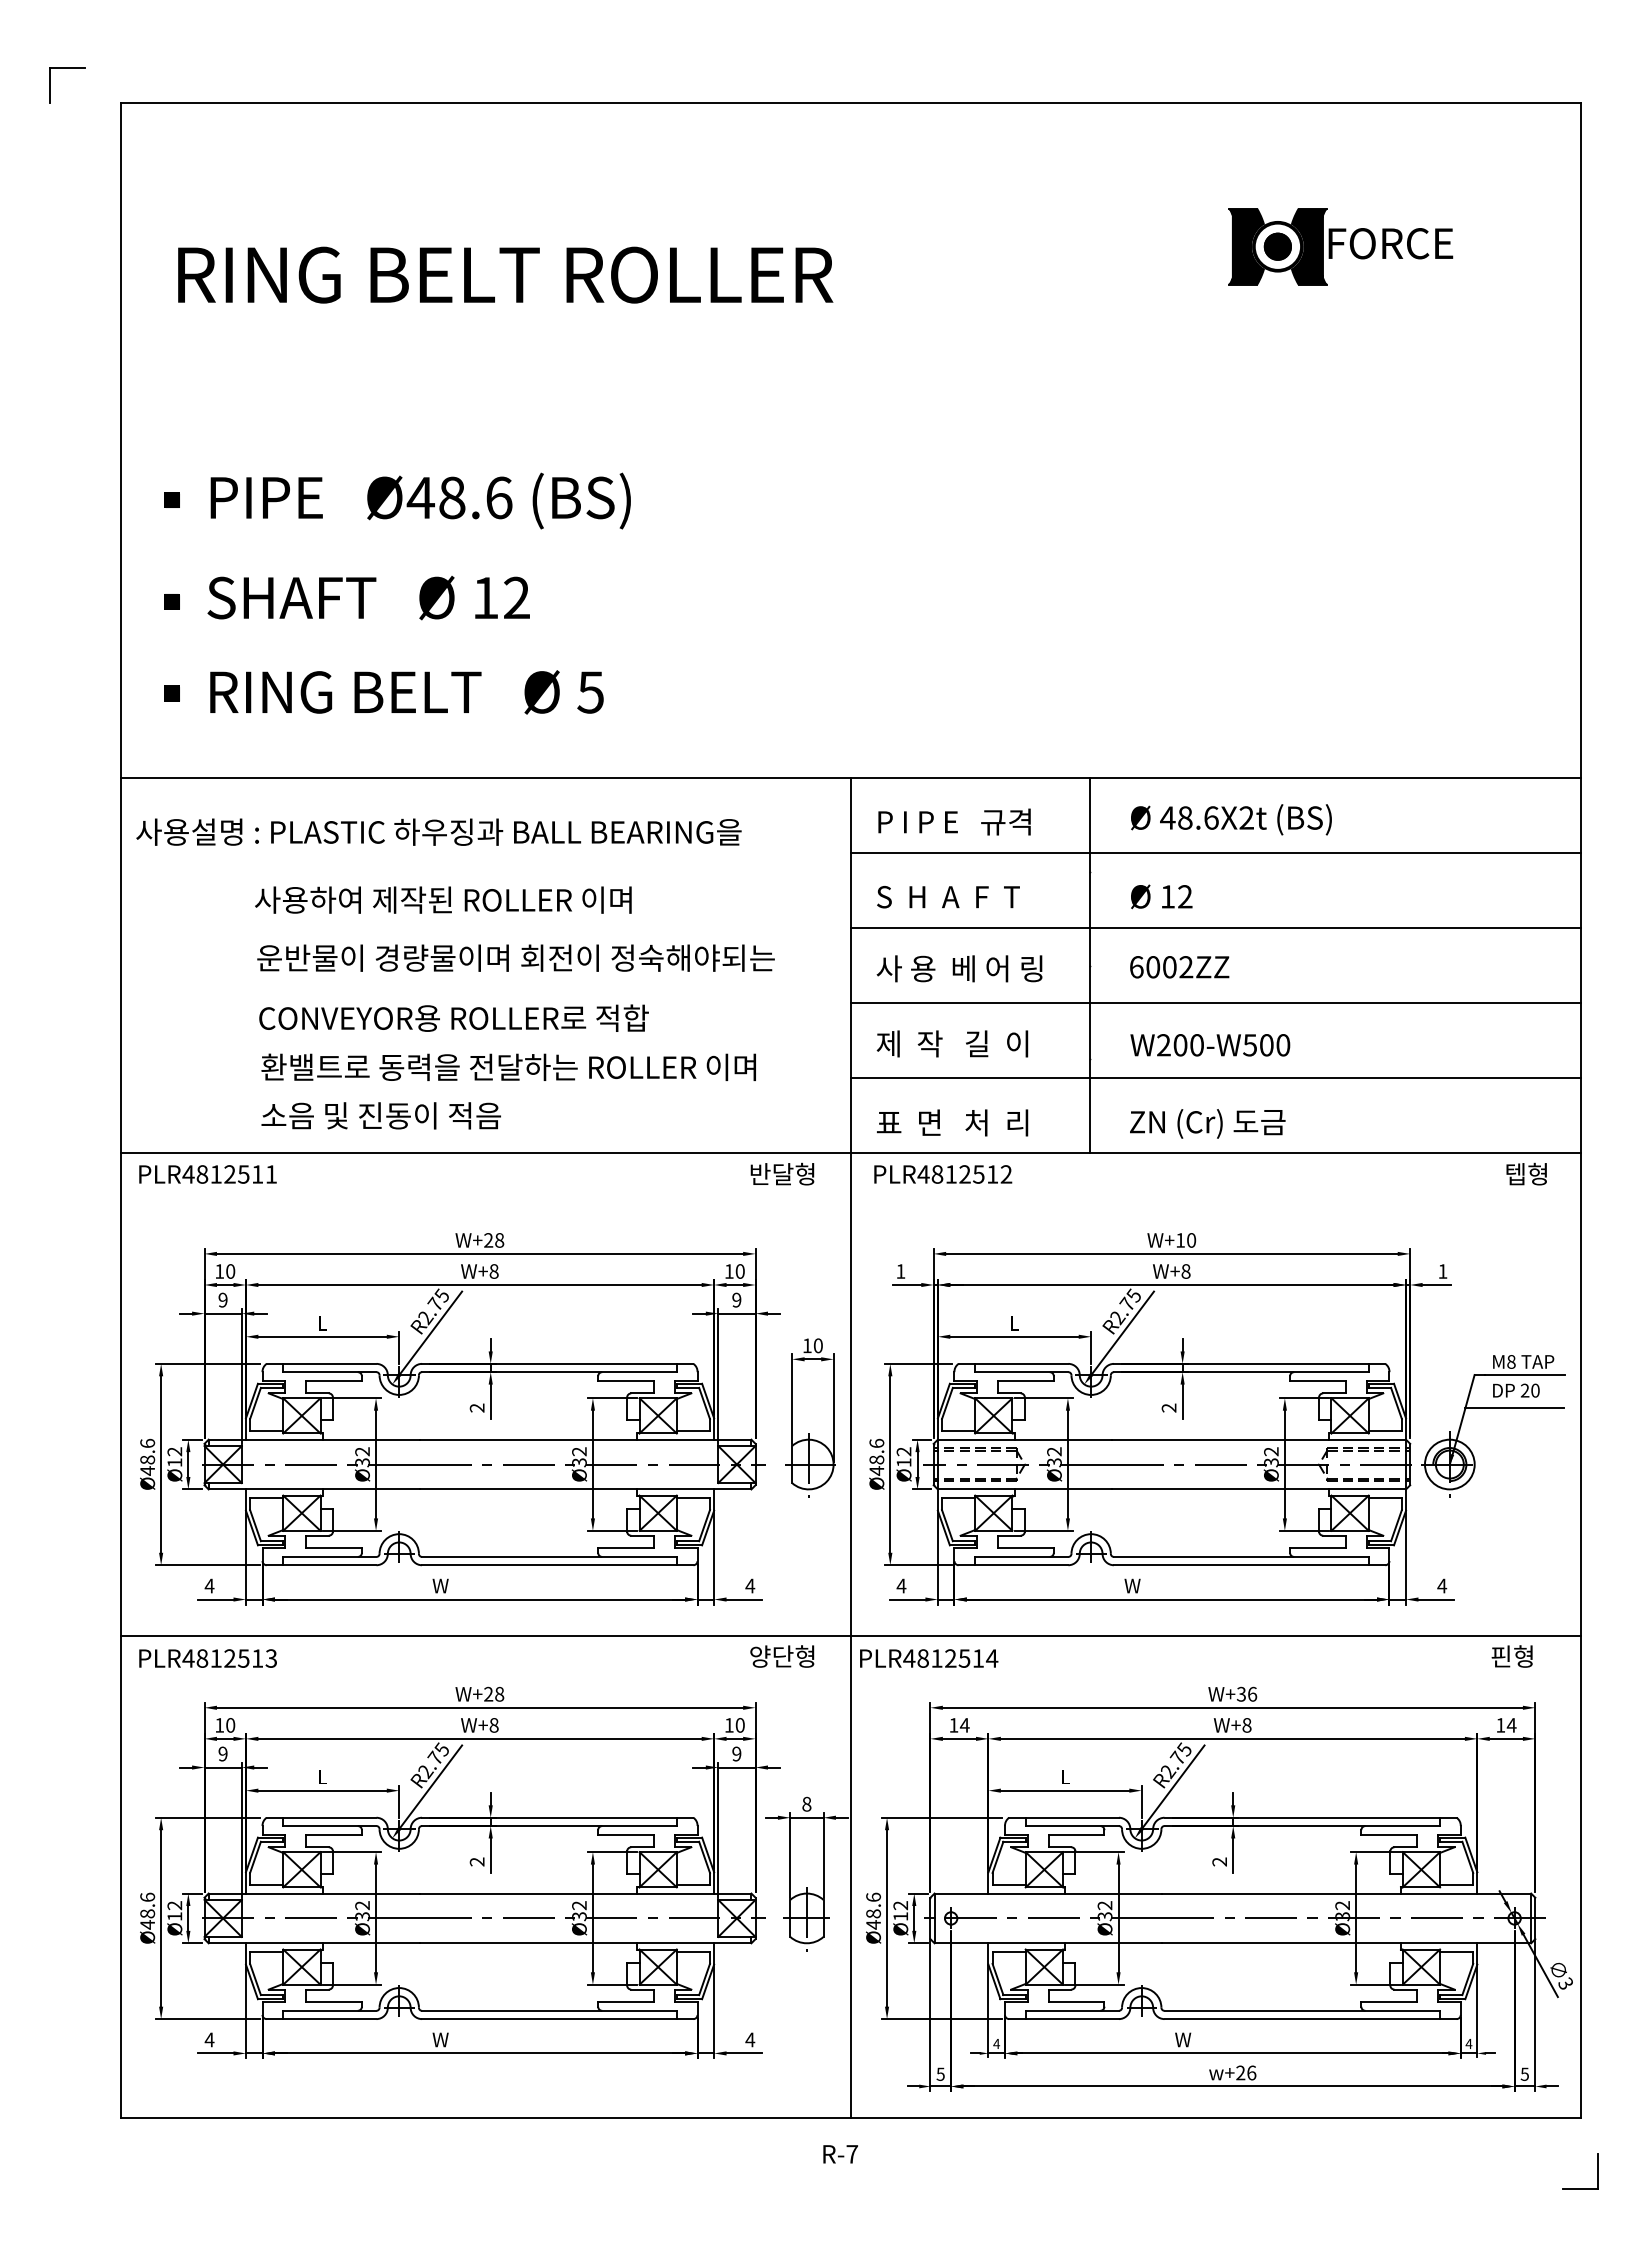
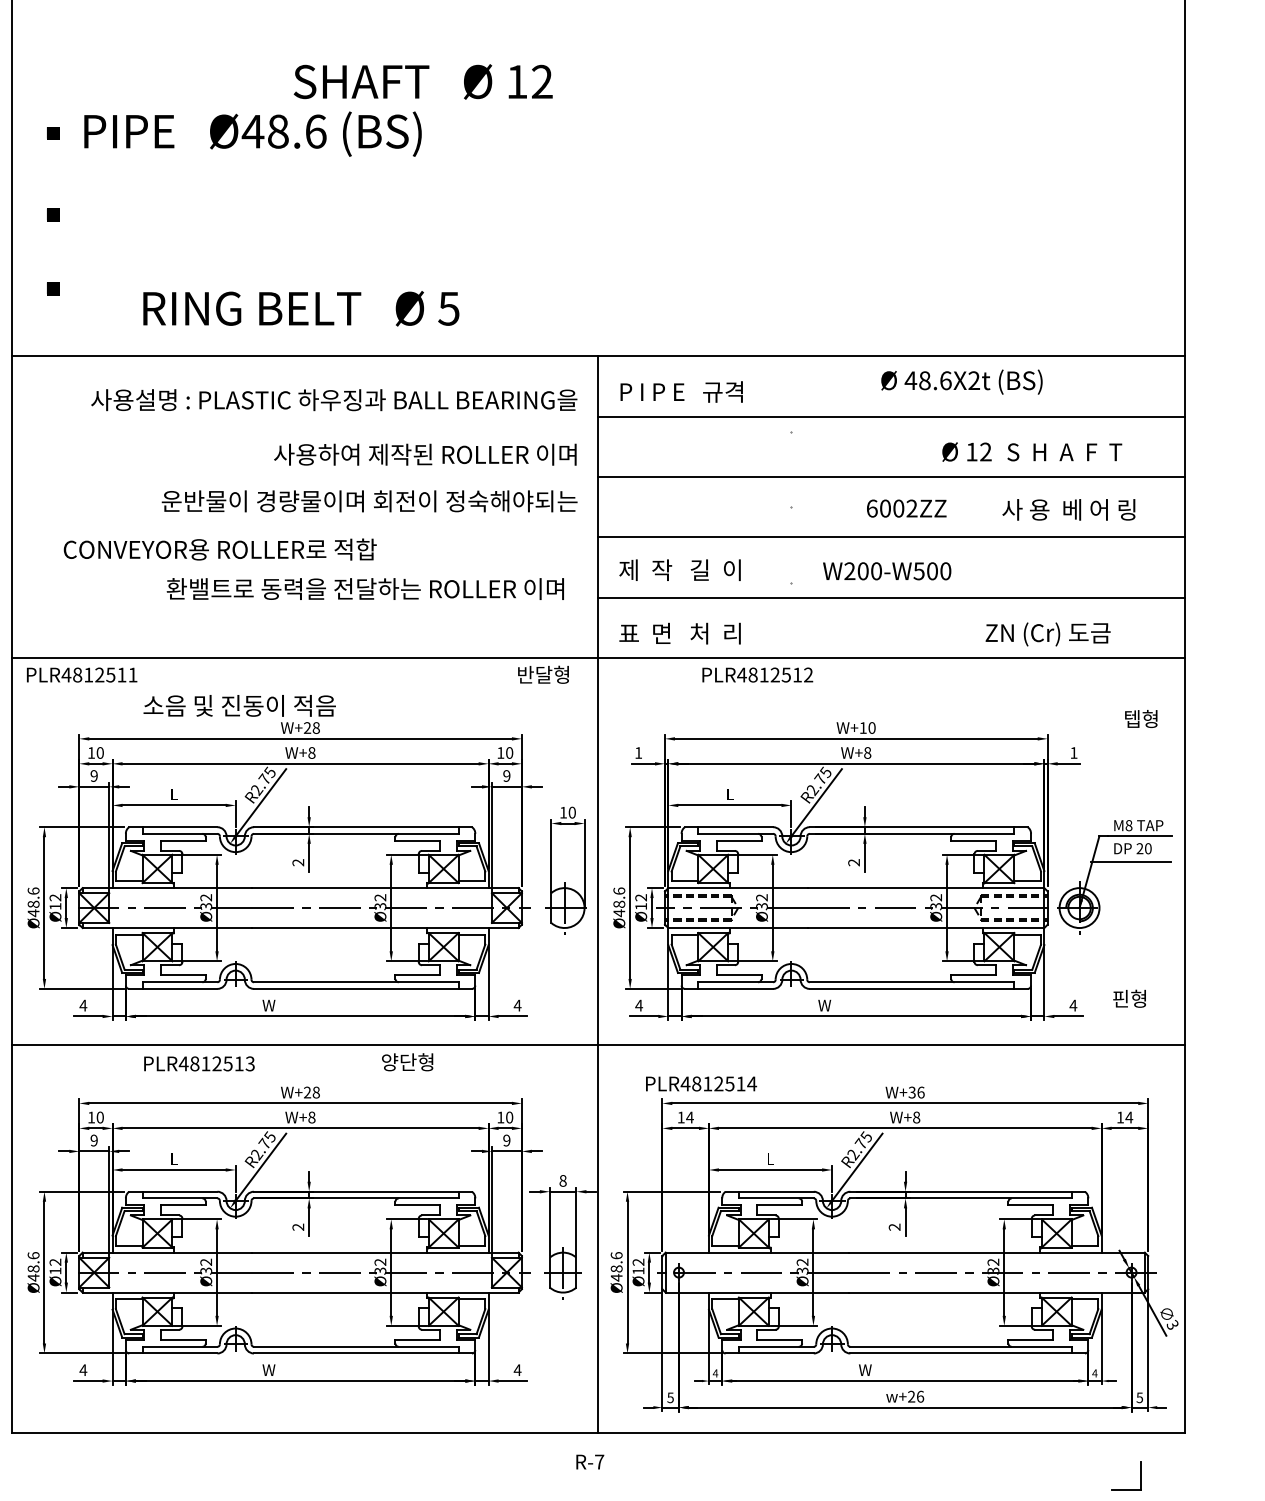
text: (368, 598) -> (423, 82), moved
text: (406, 692) -> (300, 308), moved
text: (1231, 819) -> (962, 381), moved
text: (438, 831) -> (333, 399), moved
text: (1161, 896) -> (966, 451), moved
text: (948, 897) -> (1064, 452), moved
text: (443, 899) -> (425, 454), moved
text: (515, 957) -> (369, 500), moved
line: (1090, 965) -> (790, 507), removed
text: (1179, 967) -> (906, 508), moved
text: (959, 968) -> (1068, 509), moved
text: (453, 1017) -> (219, 548), moved
text: (508, 1066) -> (365, 588), moved
text: (380, 1115) -> (239, 705), moved
text: (1207, 1123) -> (1047, 634), moved
text: (1526, 1173) -> (1141, 718), moved
text: (943, 1174) -> (757, 675), moved
text: (782, 1656) -> (407, 1062), moved
text: (1511, 1656) -> (1129, 998), moved
text: (207, 1658) -> (198, 1063), moved
text: (929, 1658) -> (701, 1083), moved
part: (1597, 2171) -> (1140, 1475), moved

